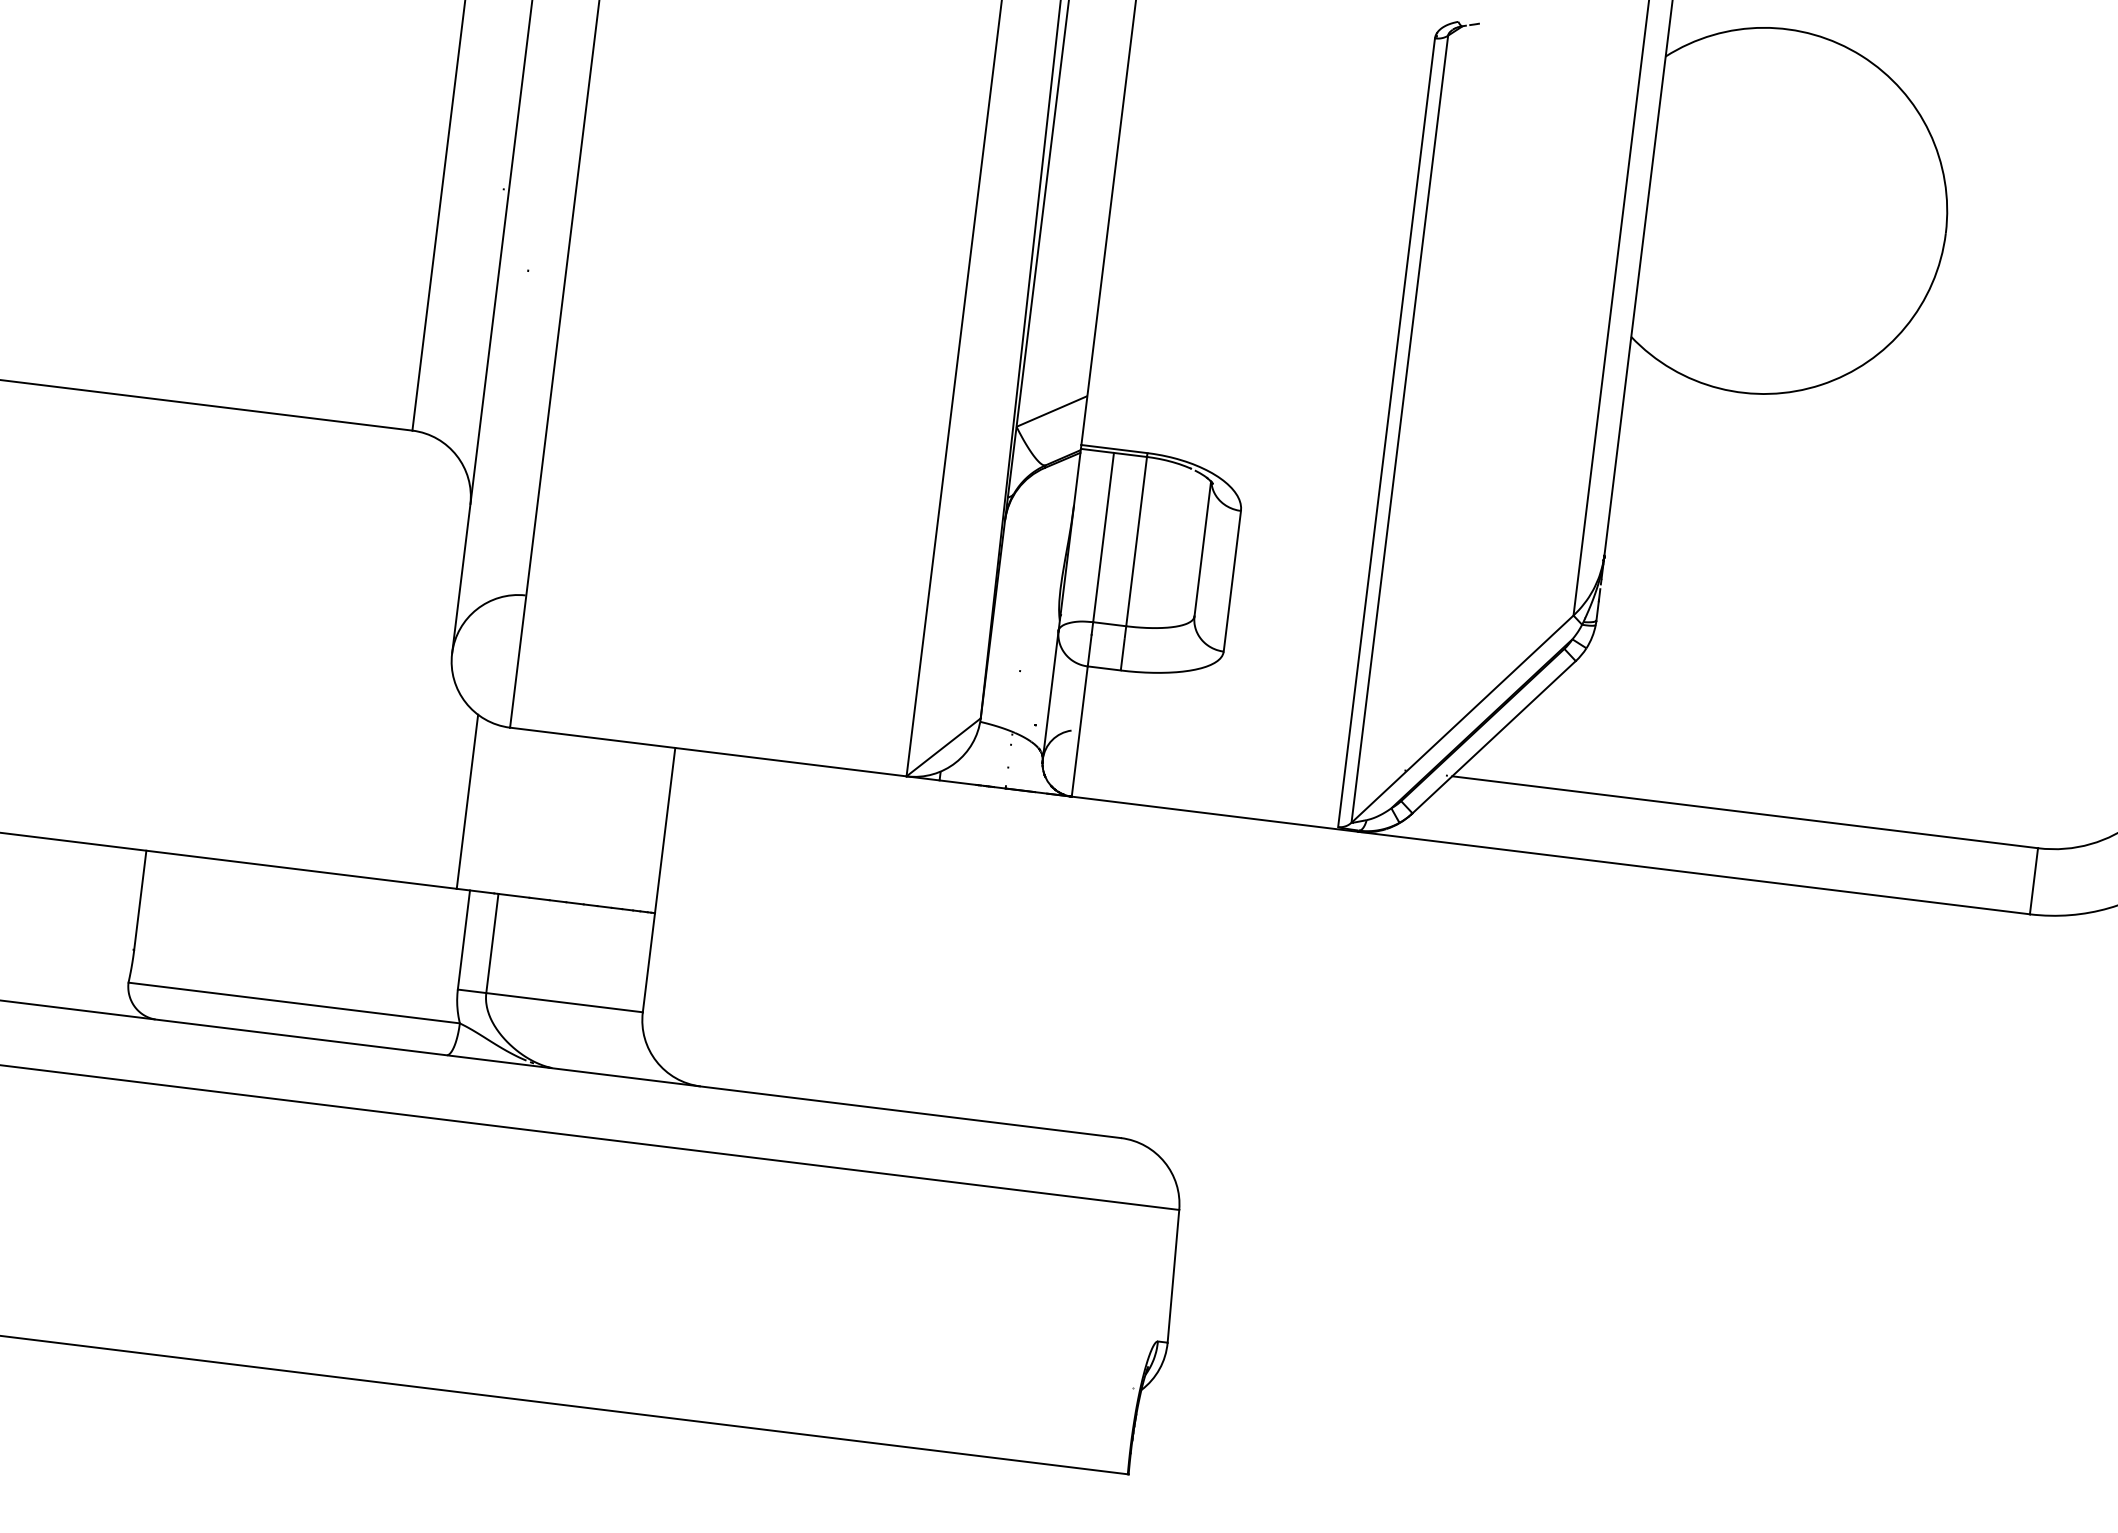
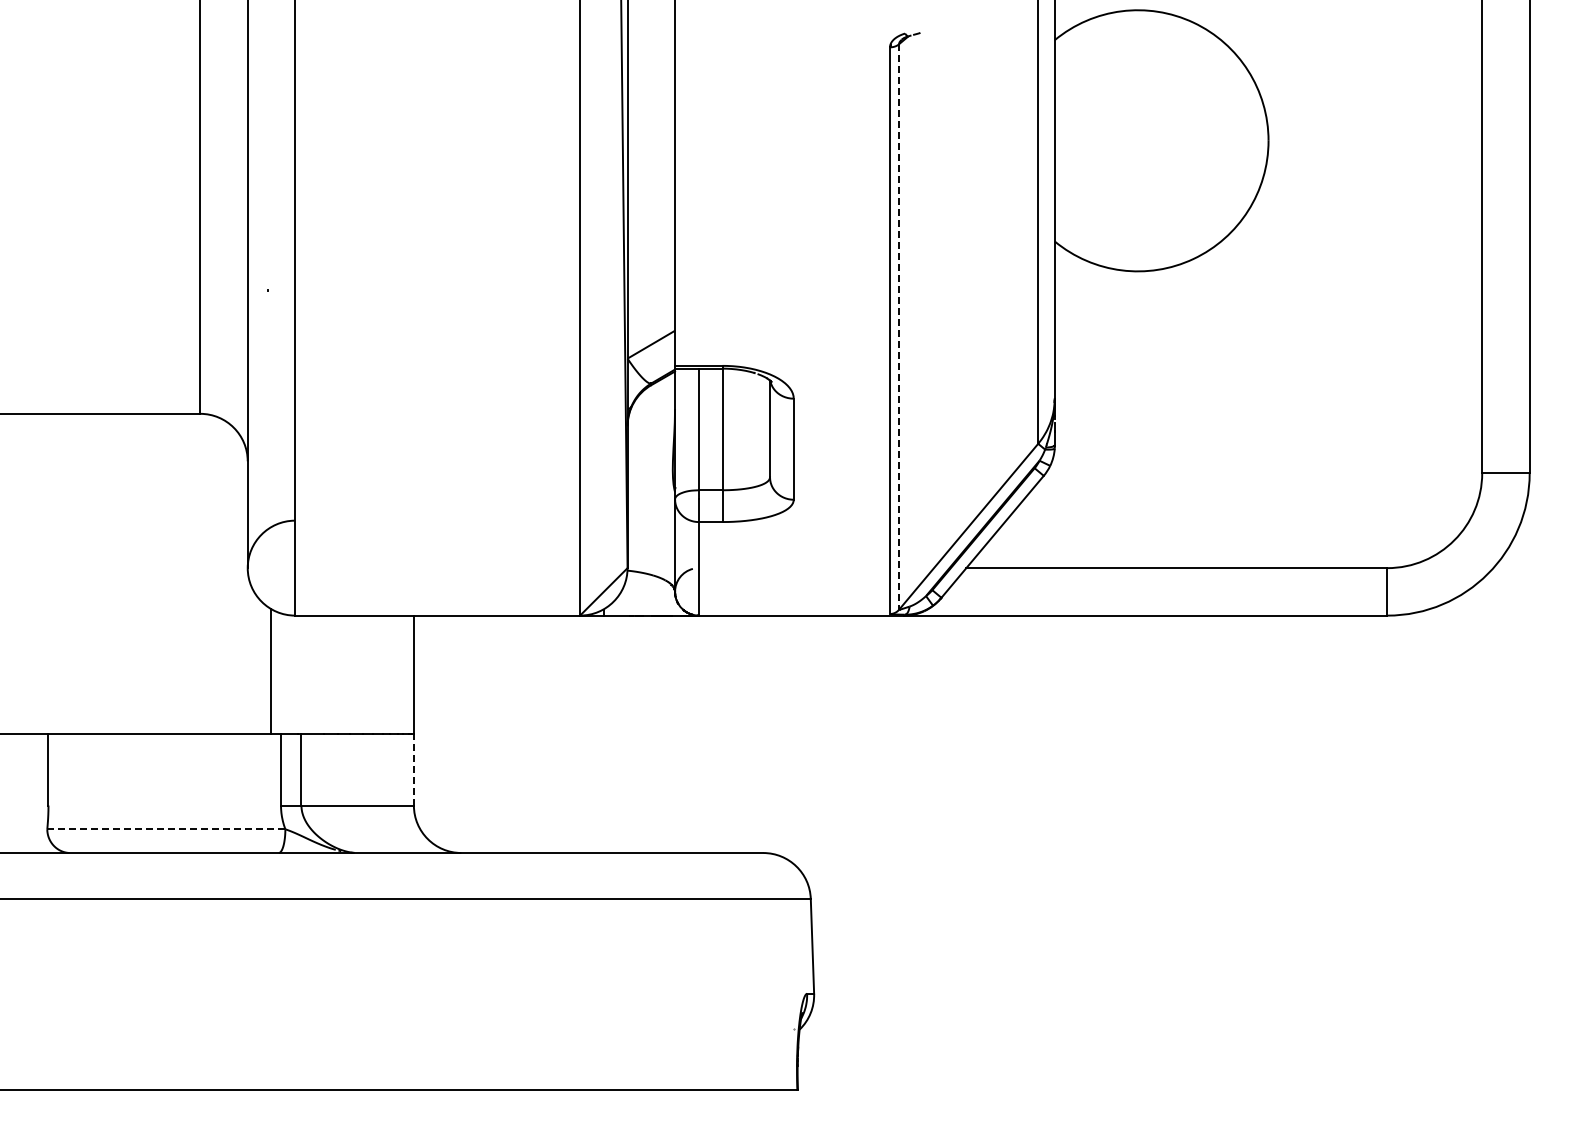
line: (1400, 429) -> (899, 327), solid -> dashed
line: (648, 962) -> (413, 769), solid -> dashed
line: (294, 1003) -> (166, 829), solid -> dashed

